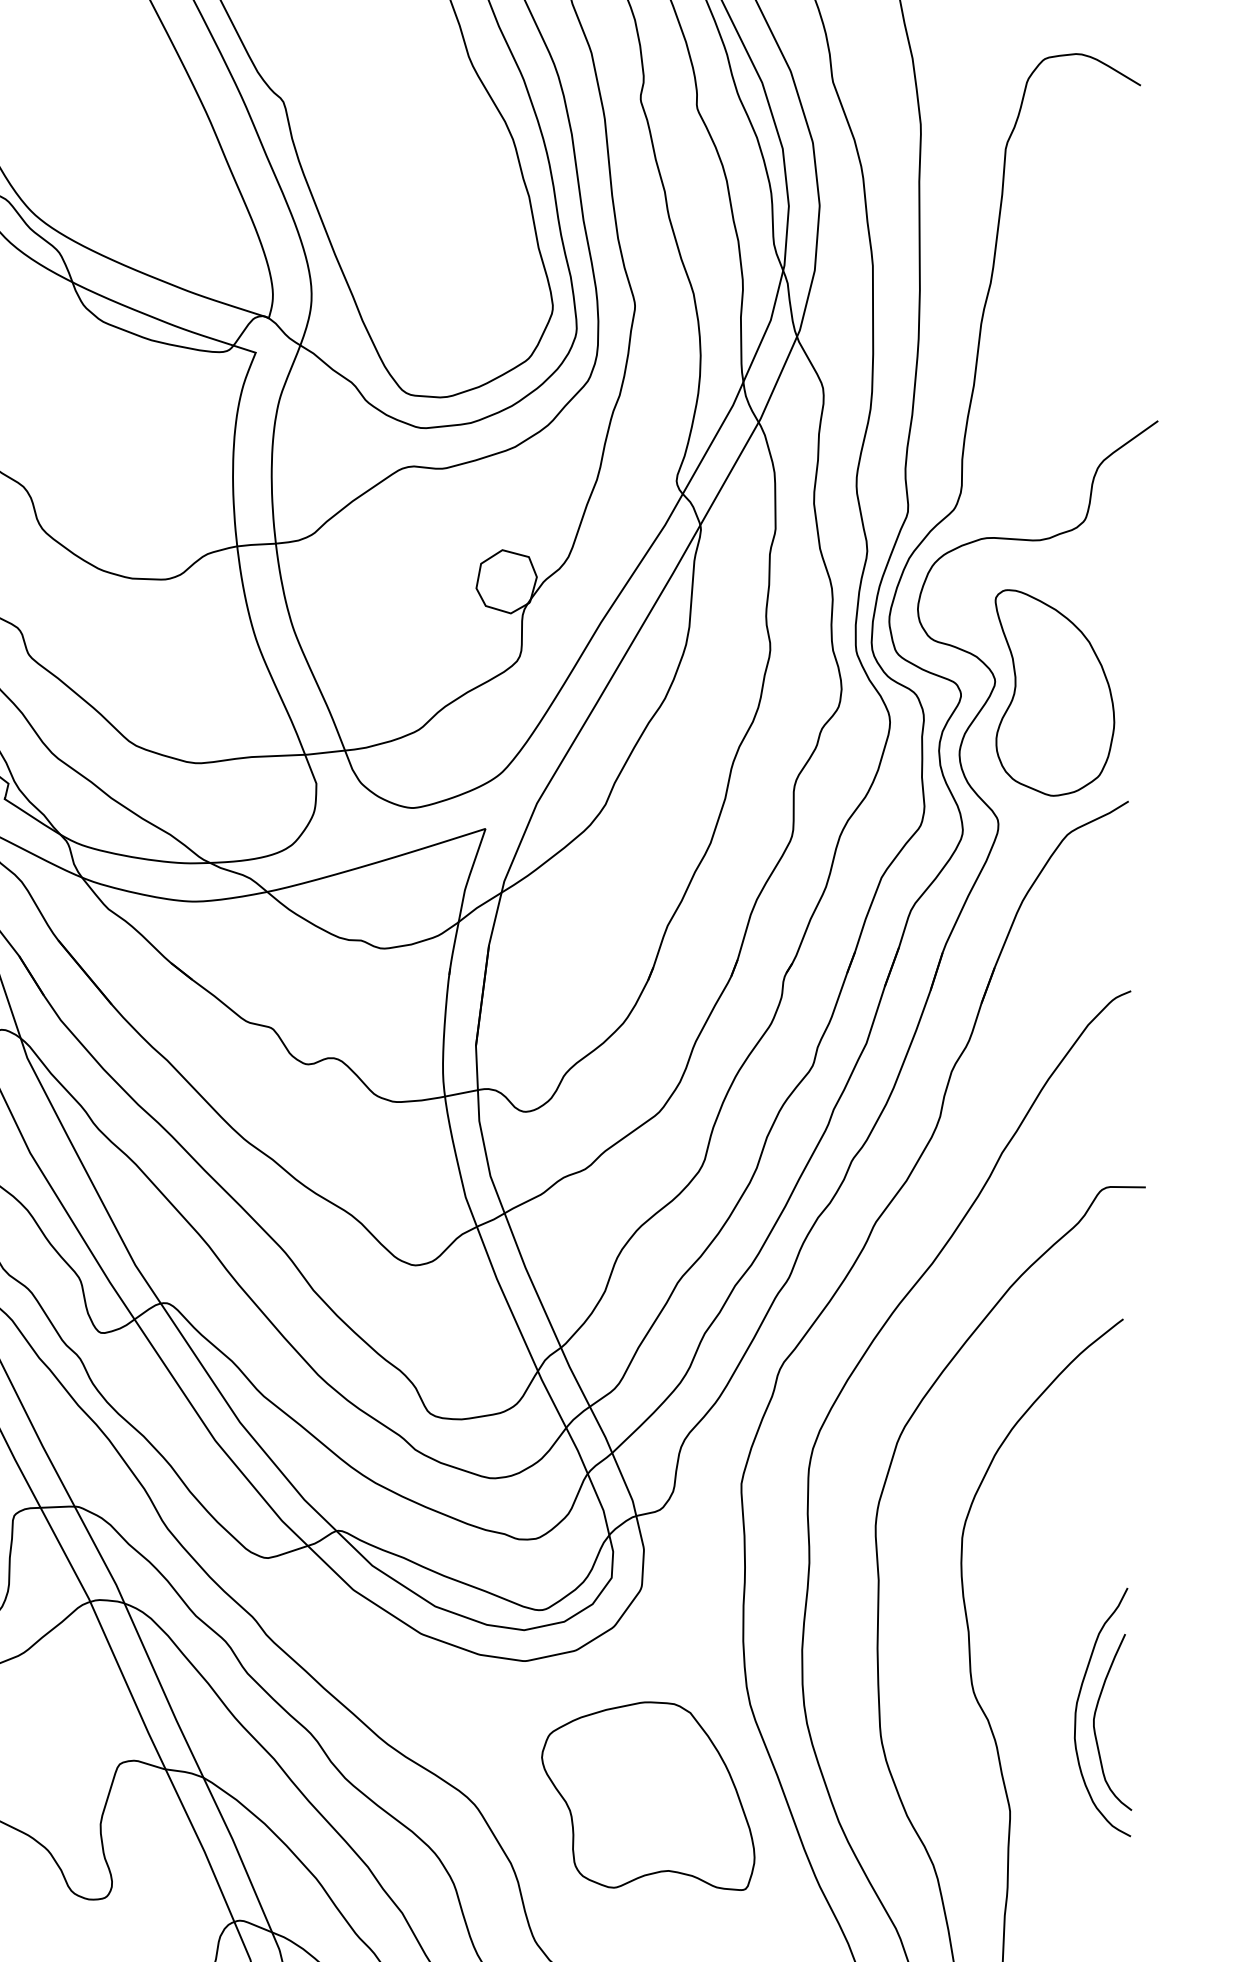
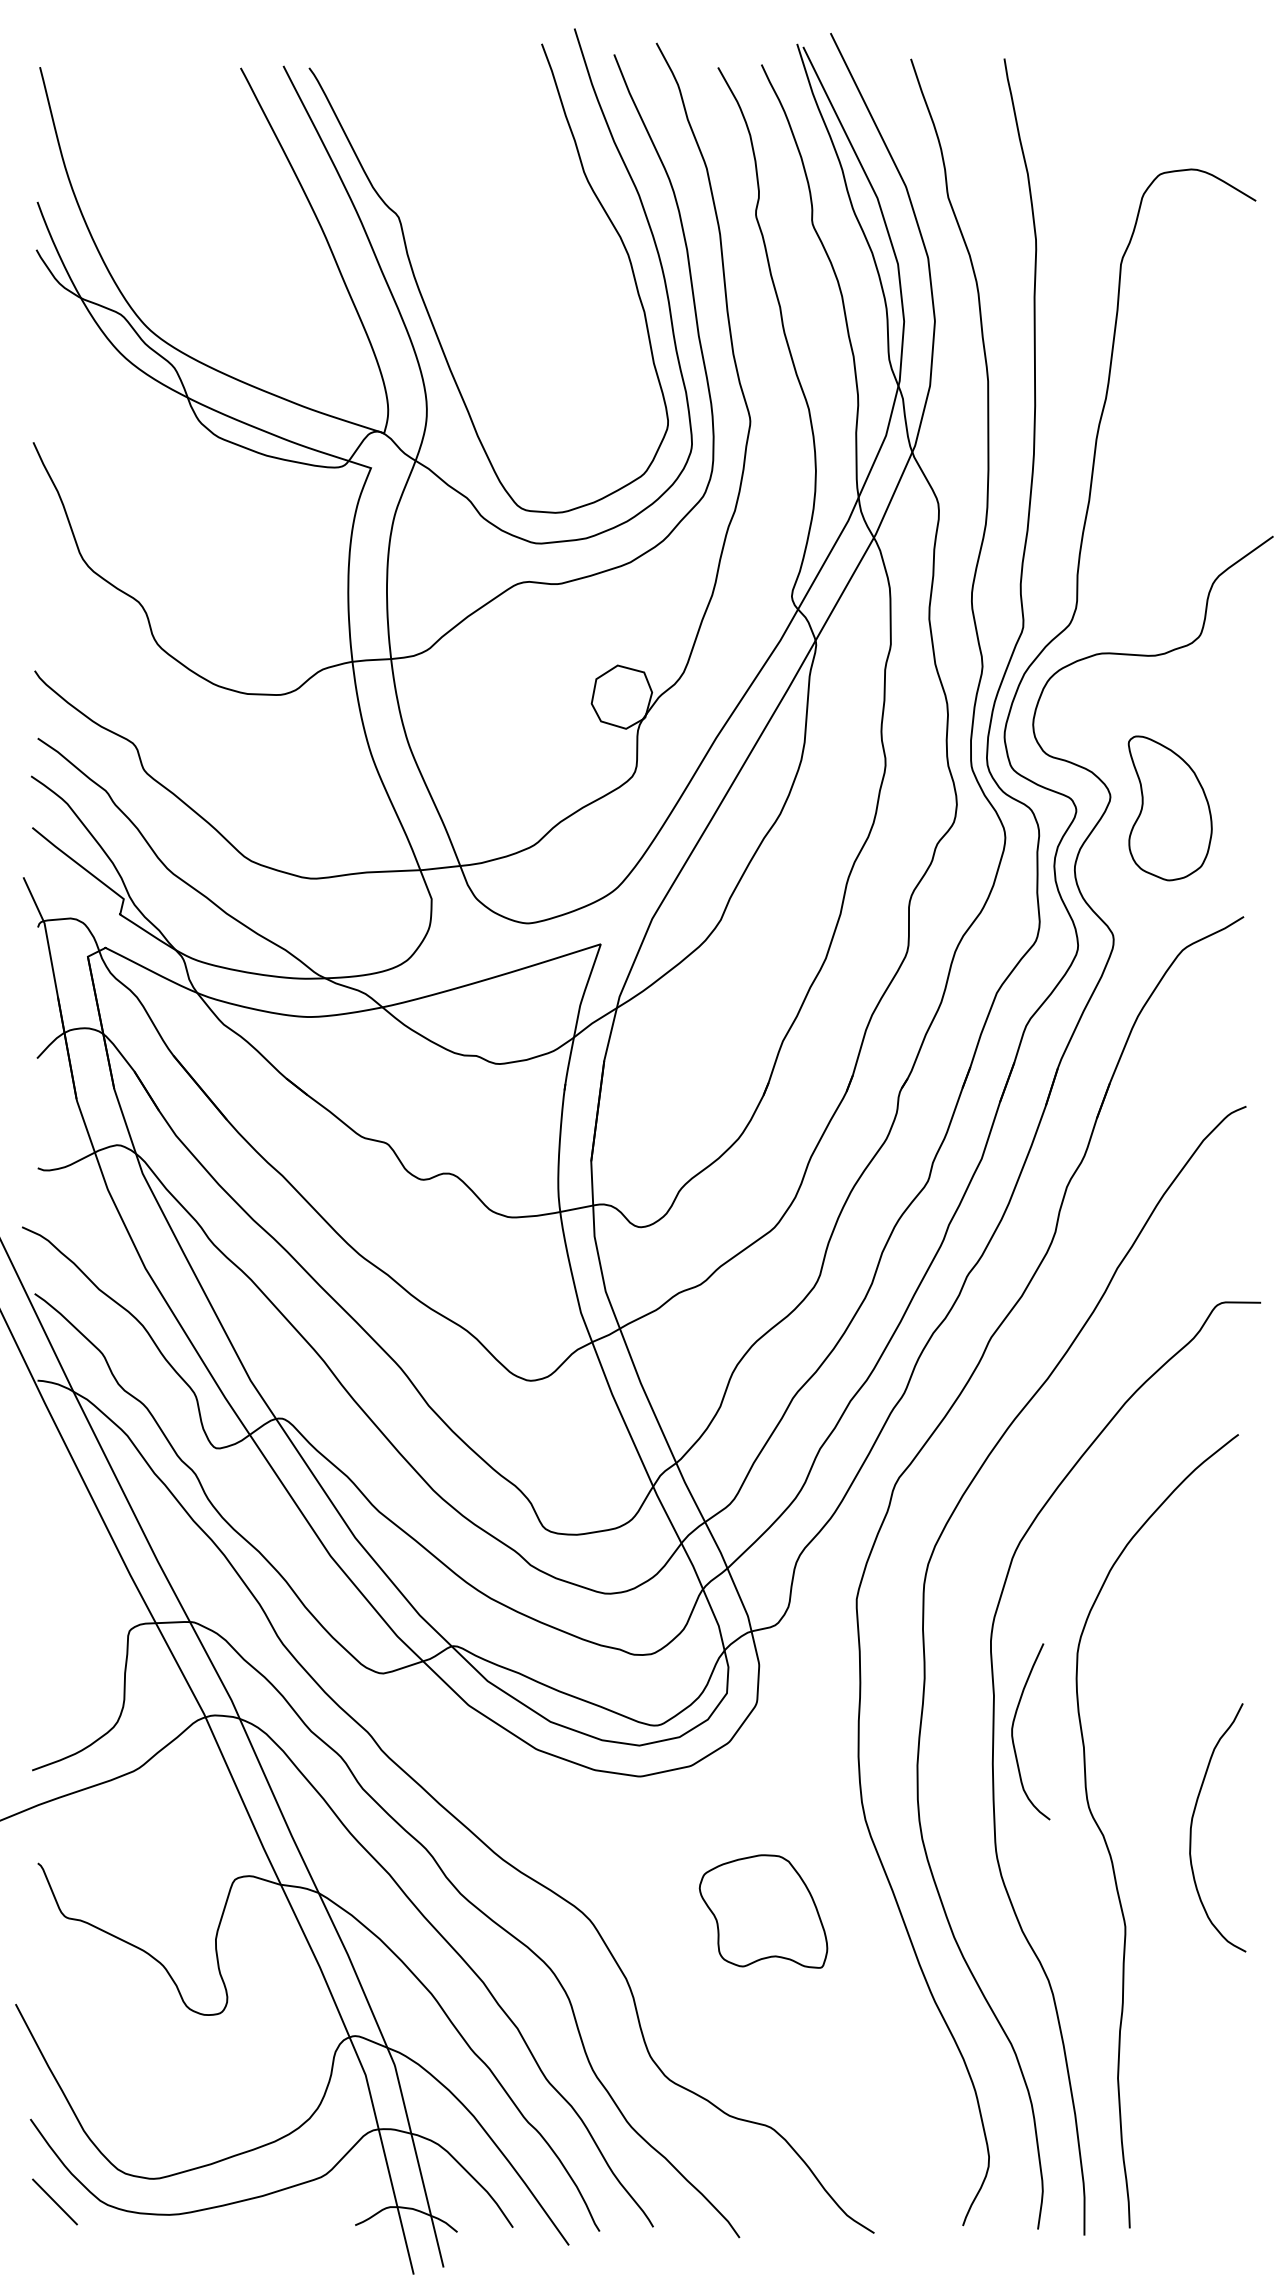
part: (1055, 693) -> (1170, 808), size x0.7
curve: (1095, 1719) -> (1013, 1728), moved
part: (648, 1796) -> (763, 1911), size x0.6

